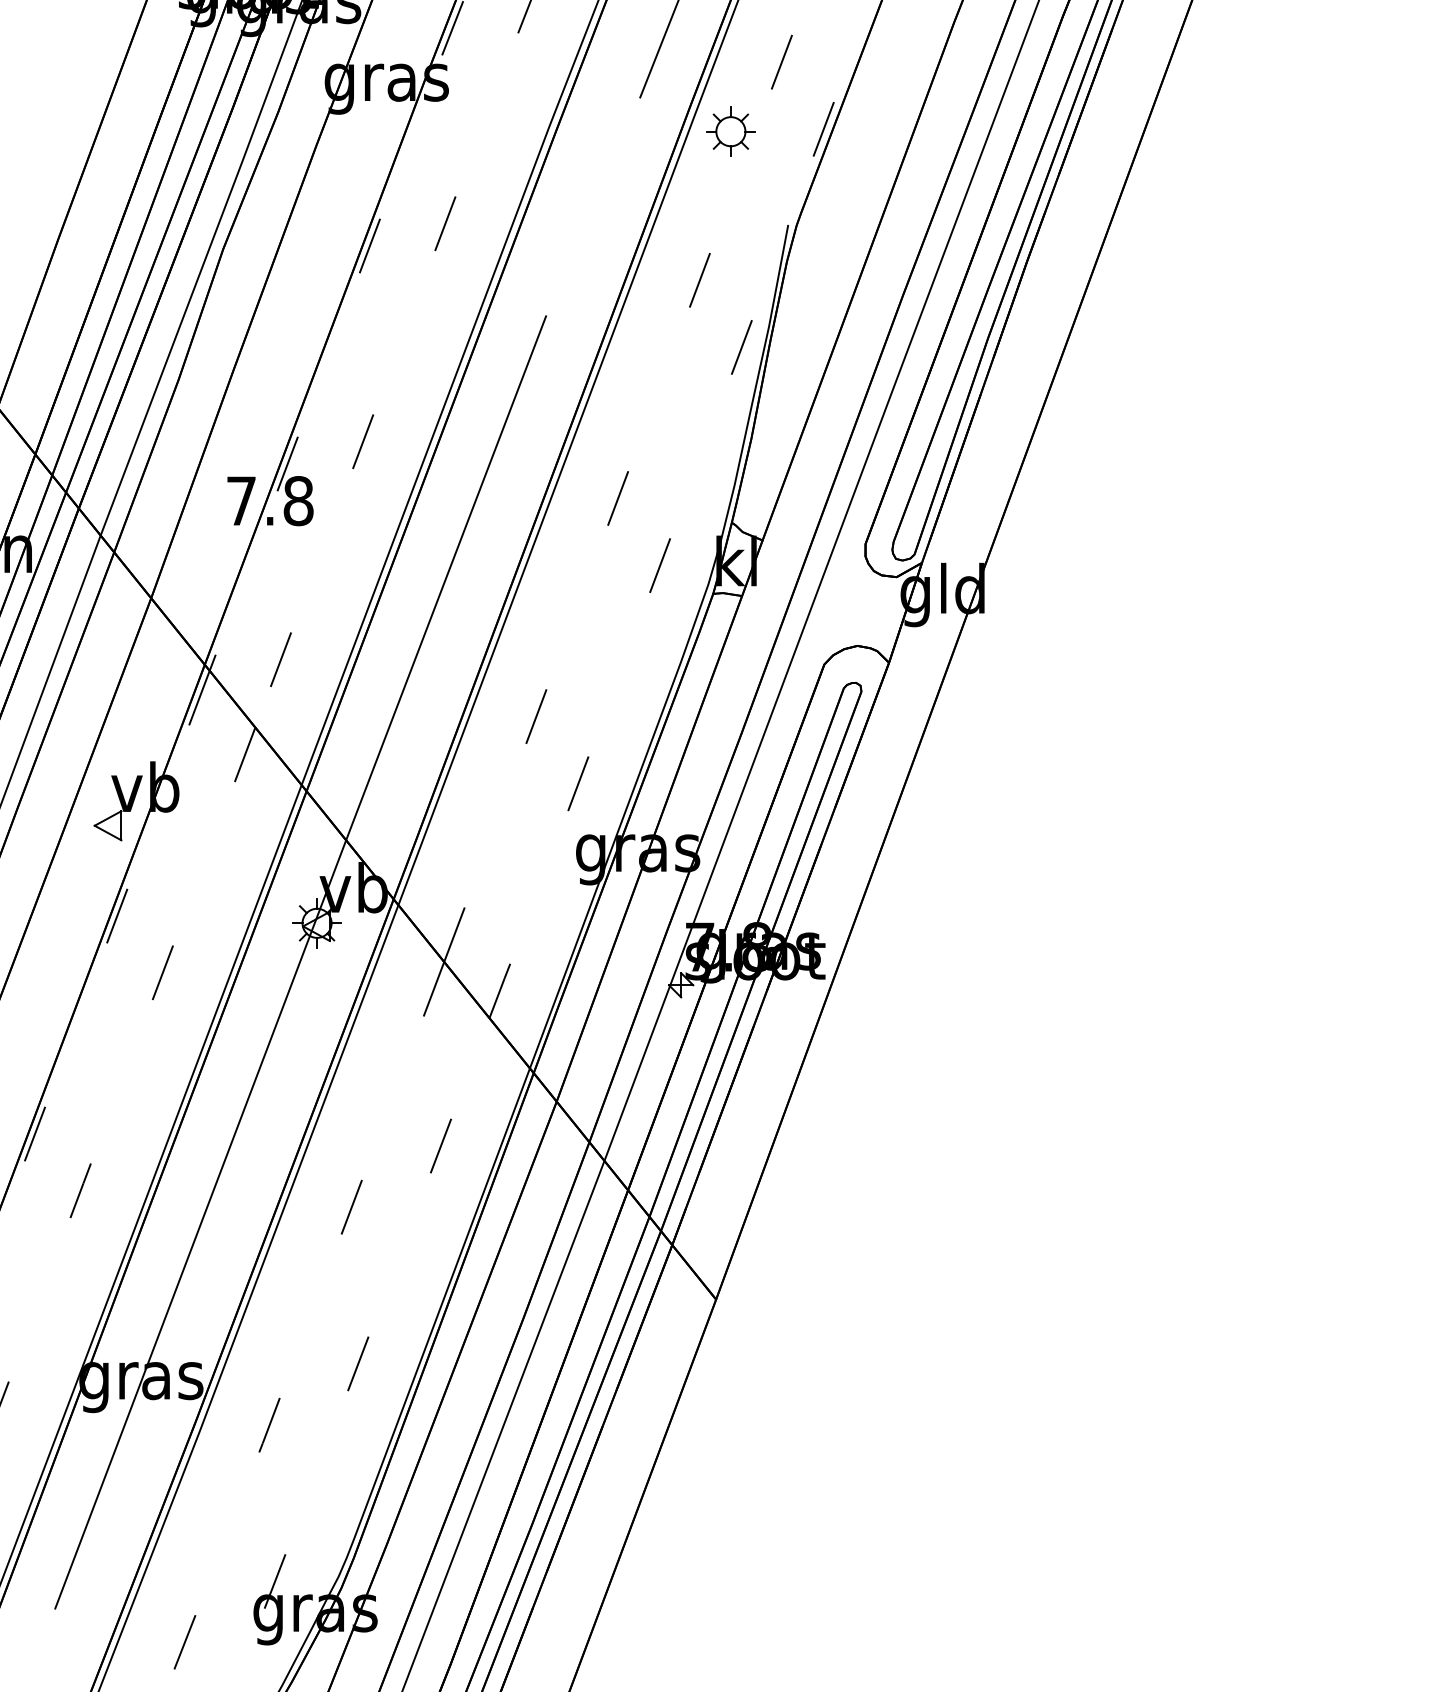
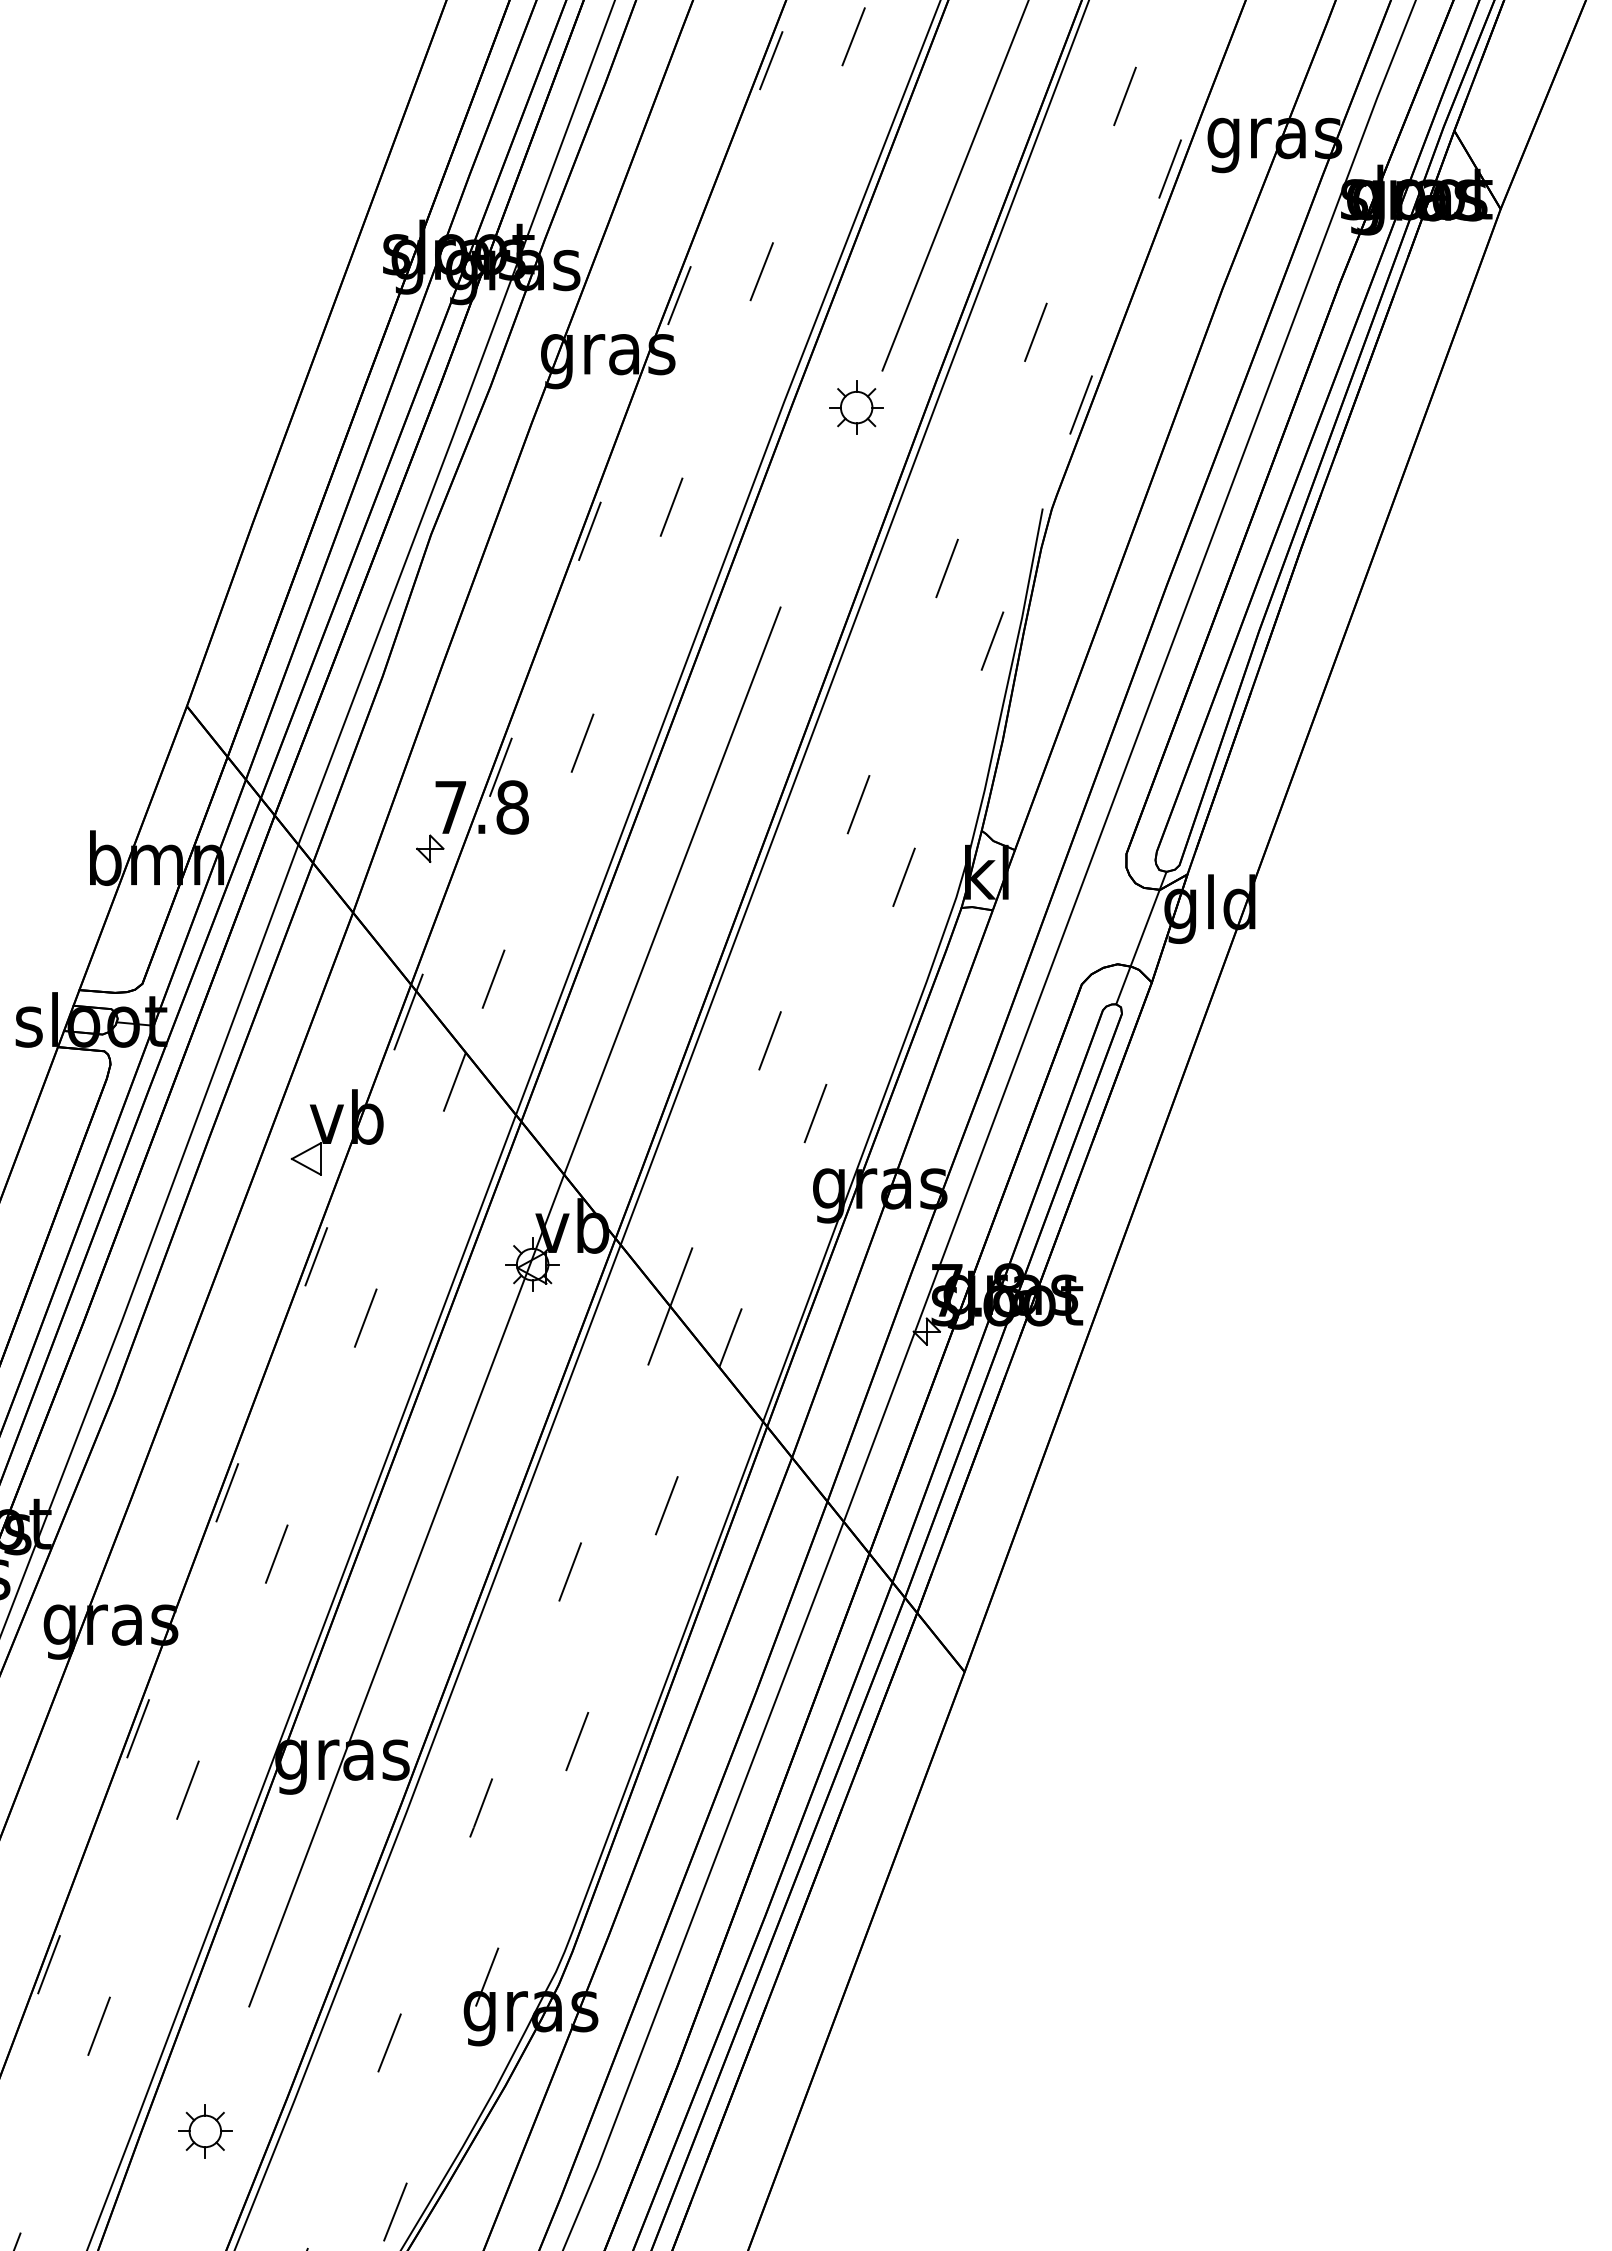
part: (730, 131) -> (856, 407), moved
part: (222, 538) -> (430, 848), added
line: (879, 621) -> (1141, 937), added

